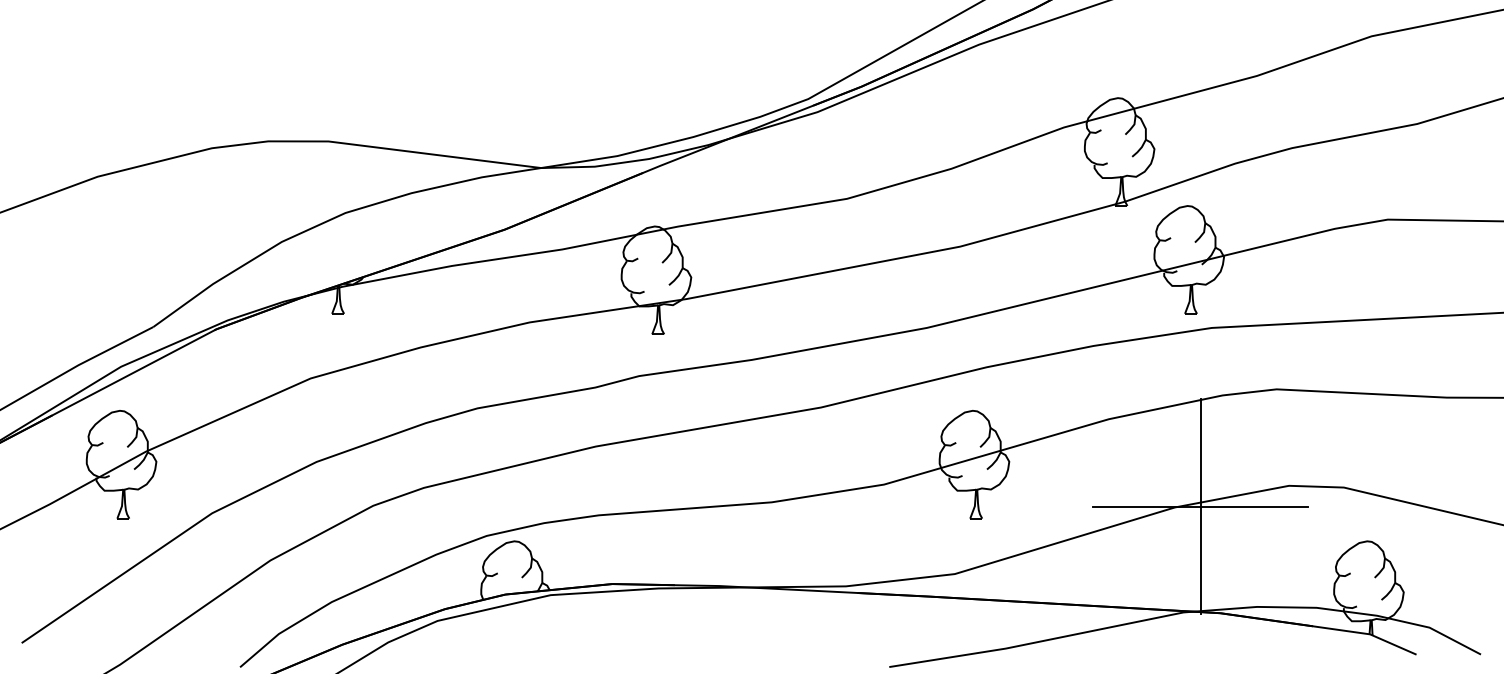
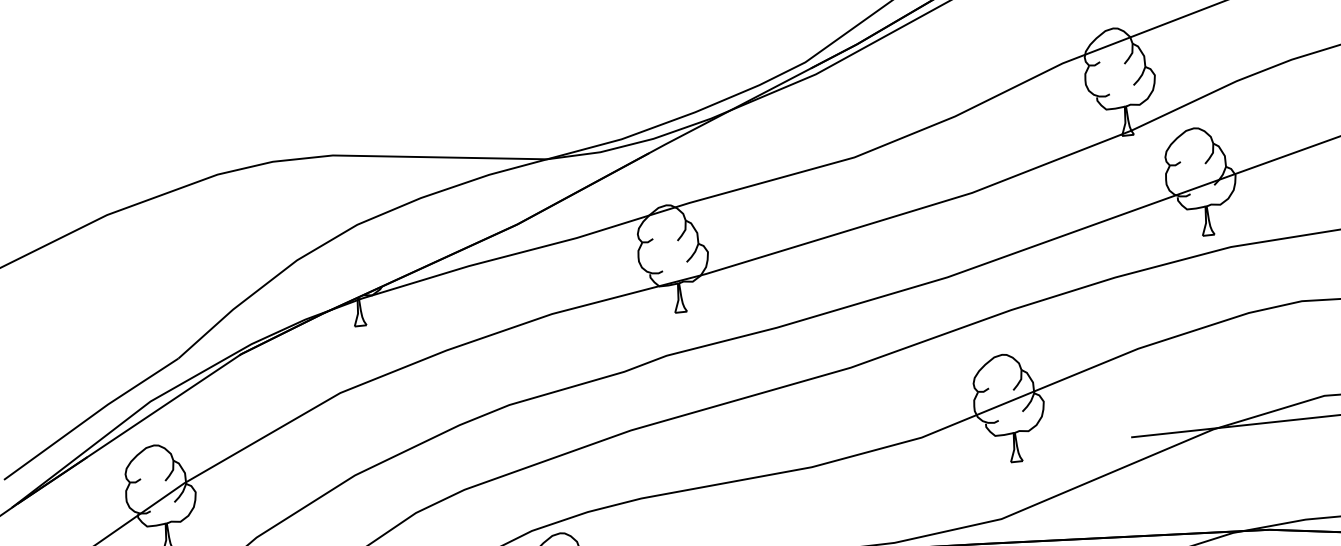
line: (1200, 506) -> (1238, 425), removed

